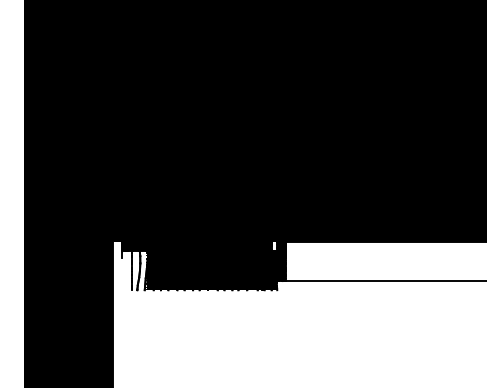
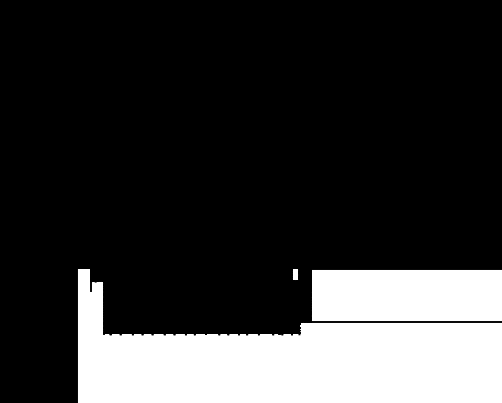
fill: (139, 270) -> (113, 307), added

